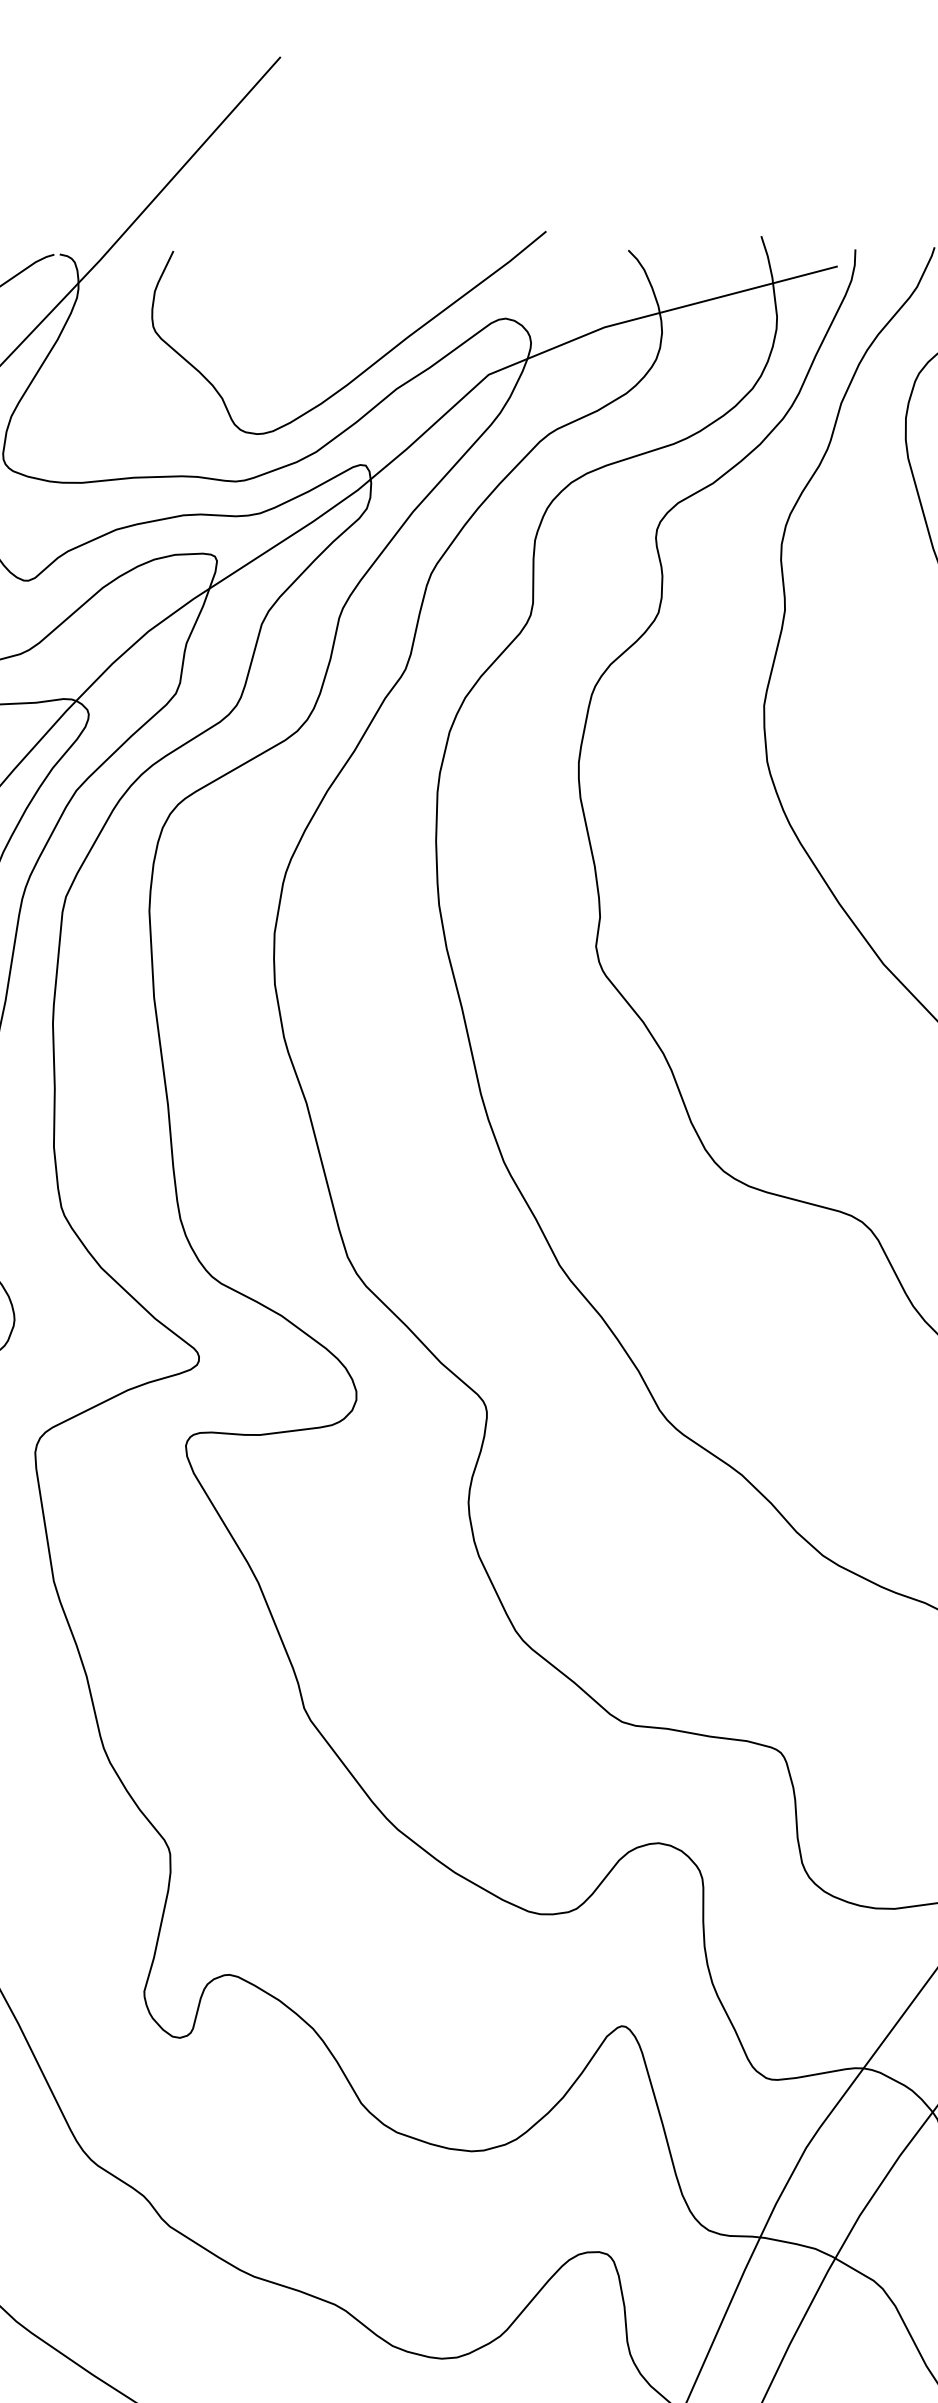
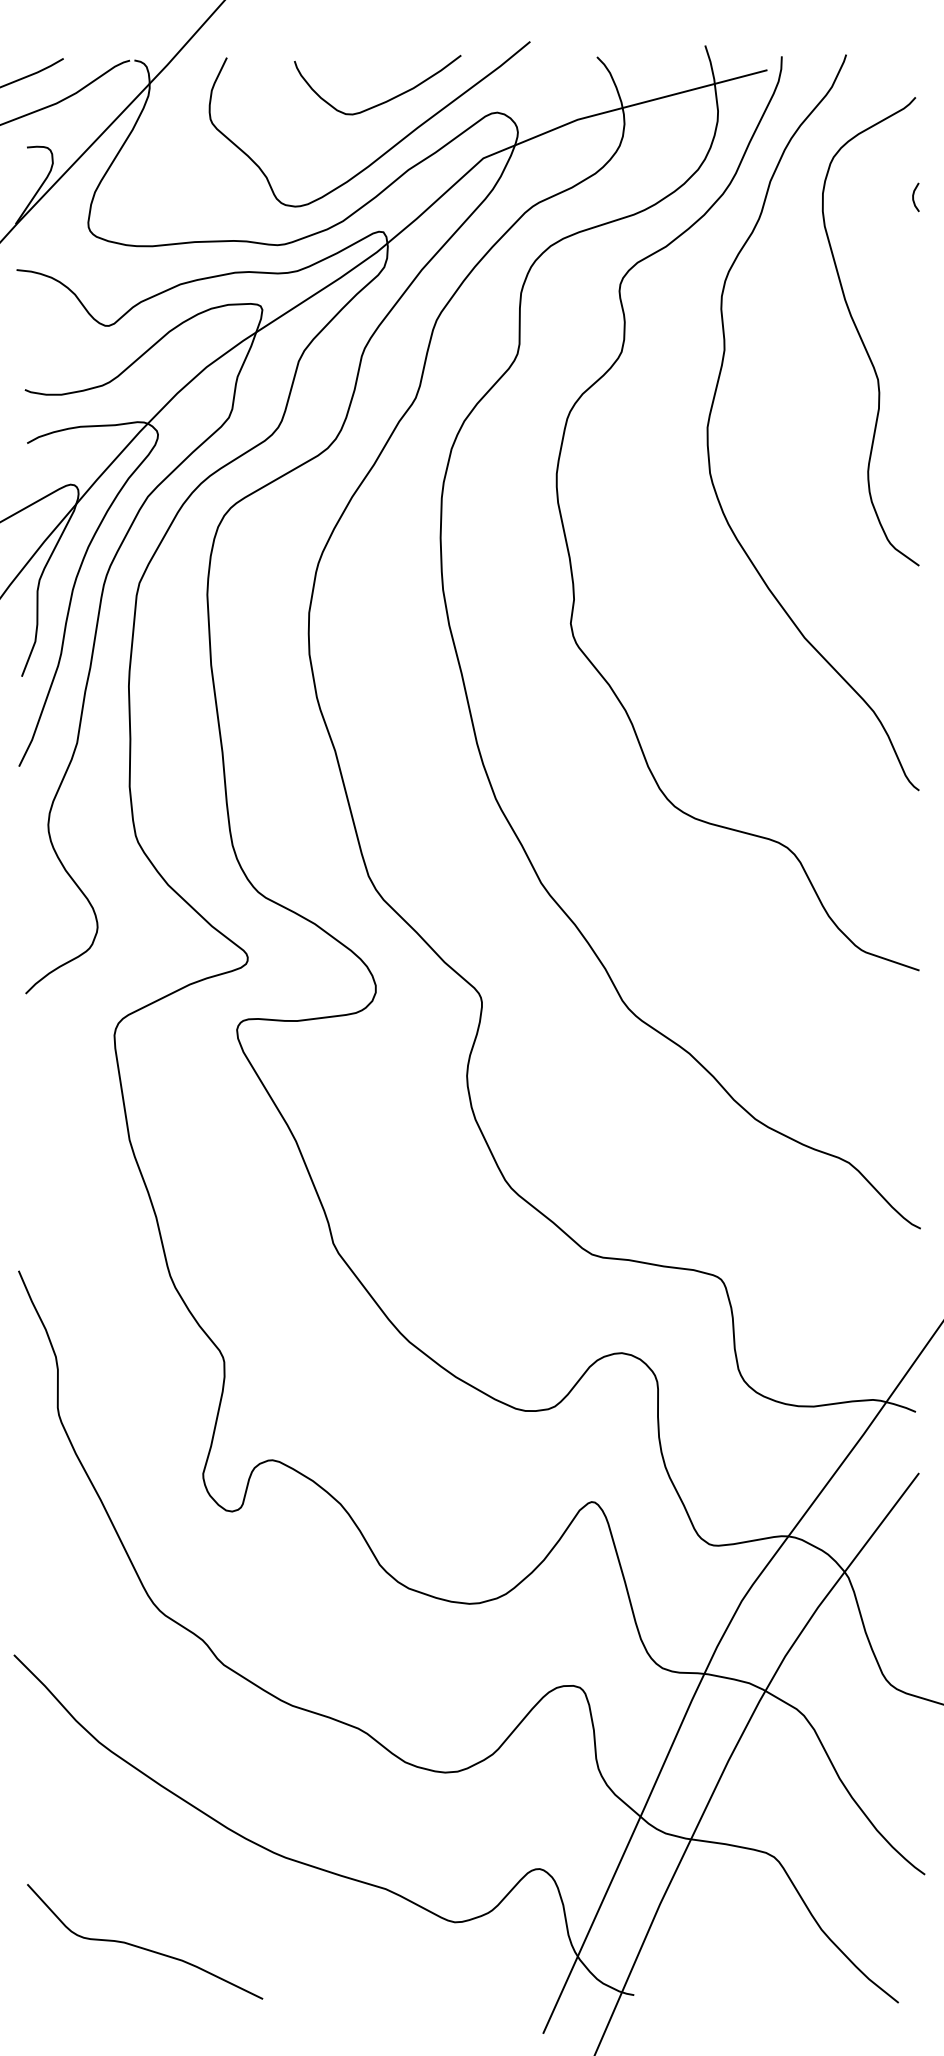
curve: (369, 303) -> (386, 100), added

